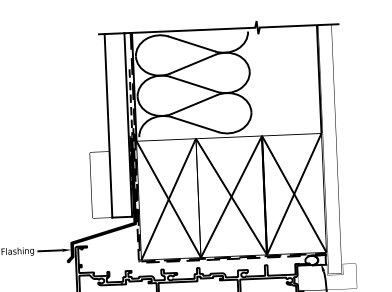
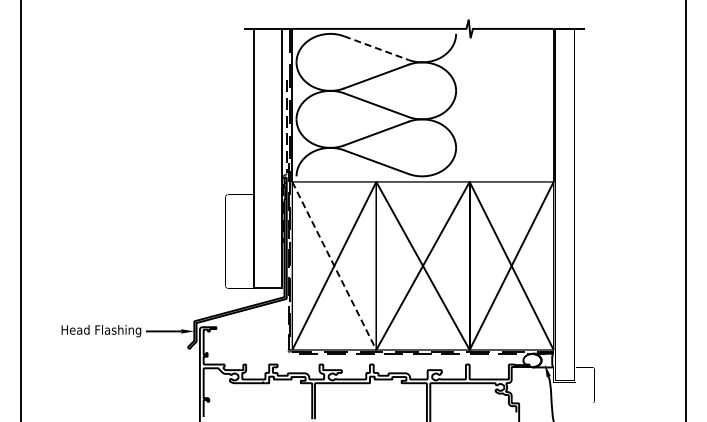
line: (192, 44) -> (376, 48), solid -> dashed
line: (168, 199) -> (334, 265), solid -> dashed

